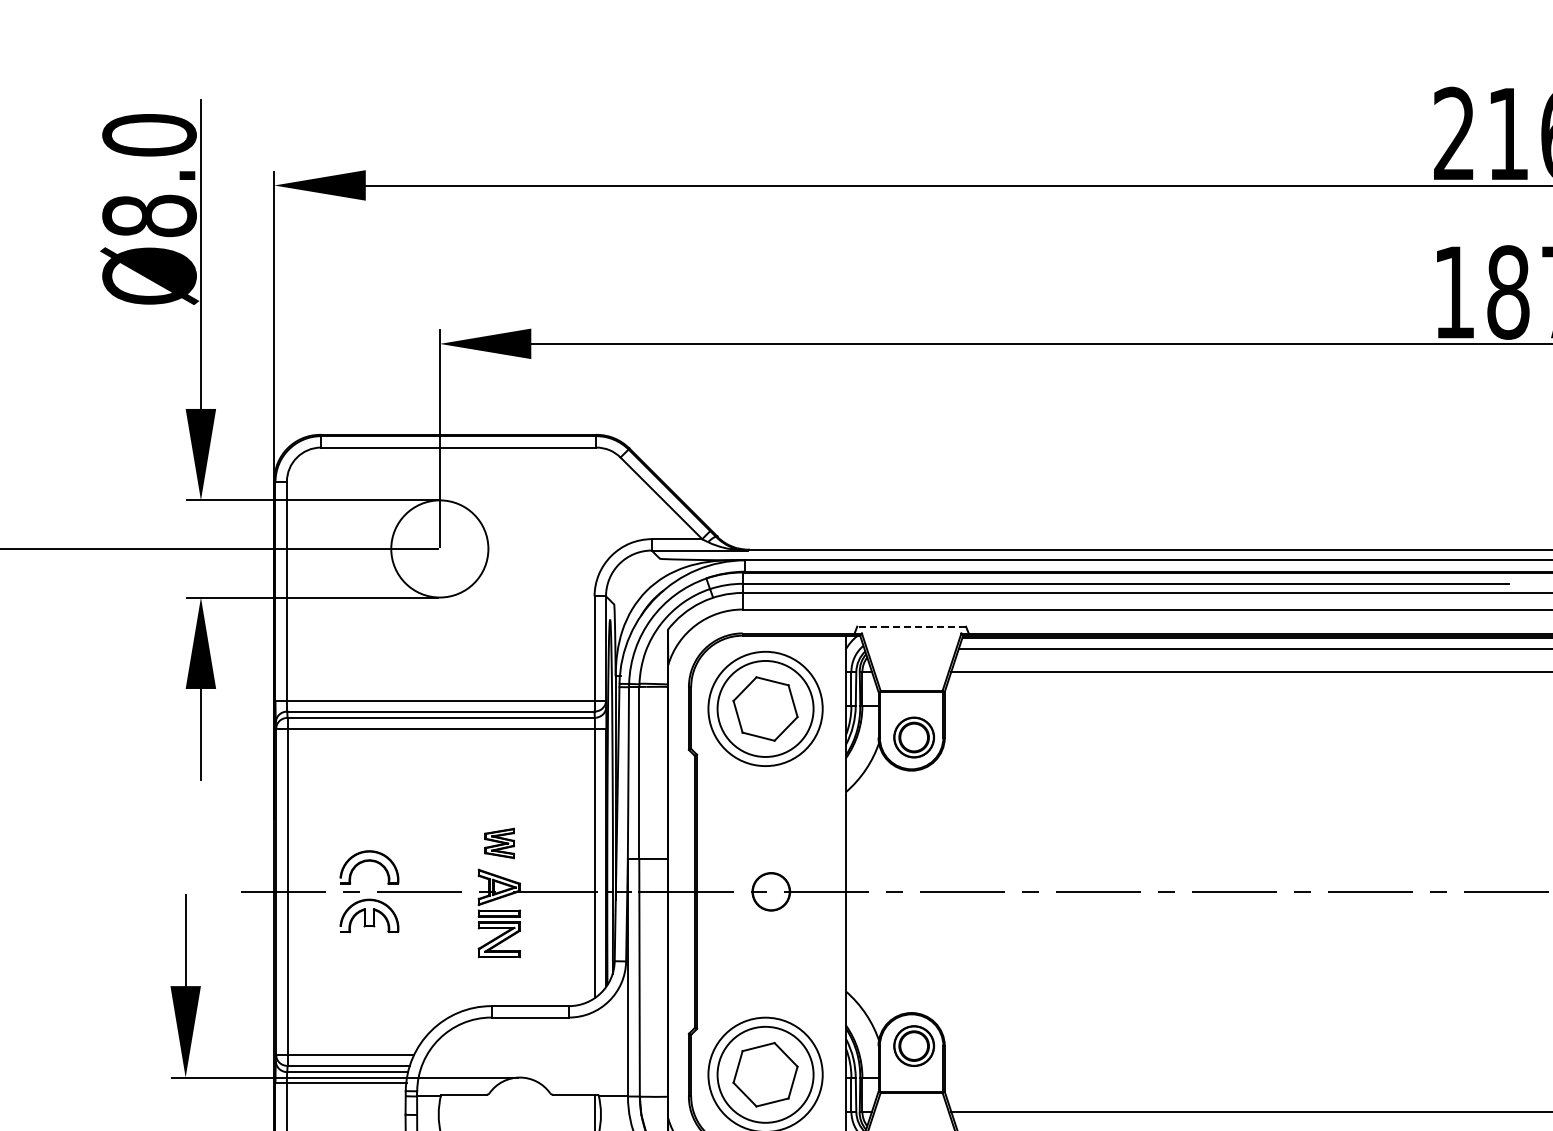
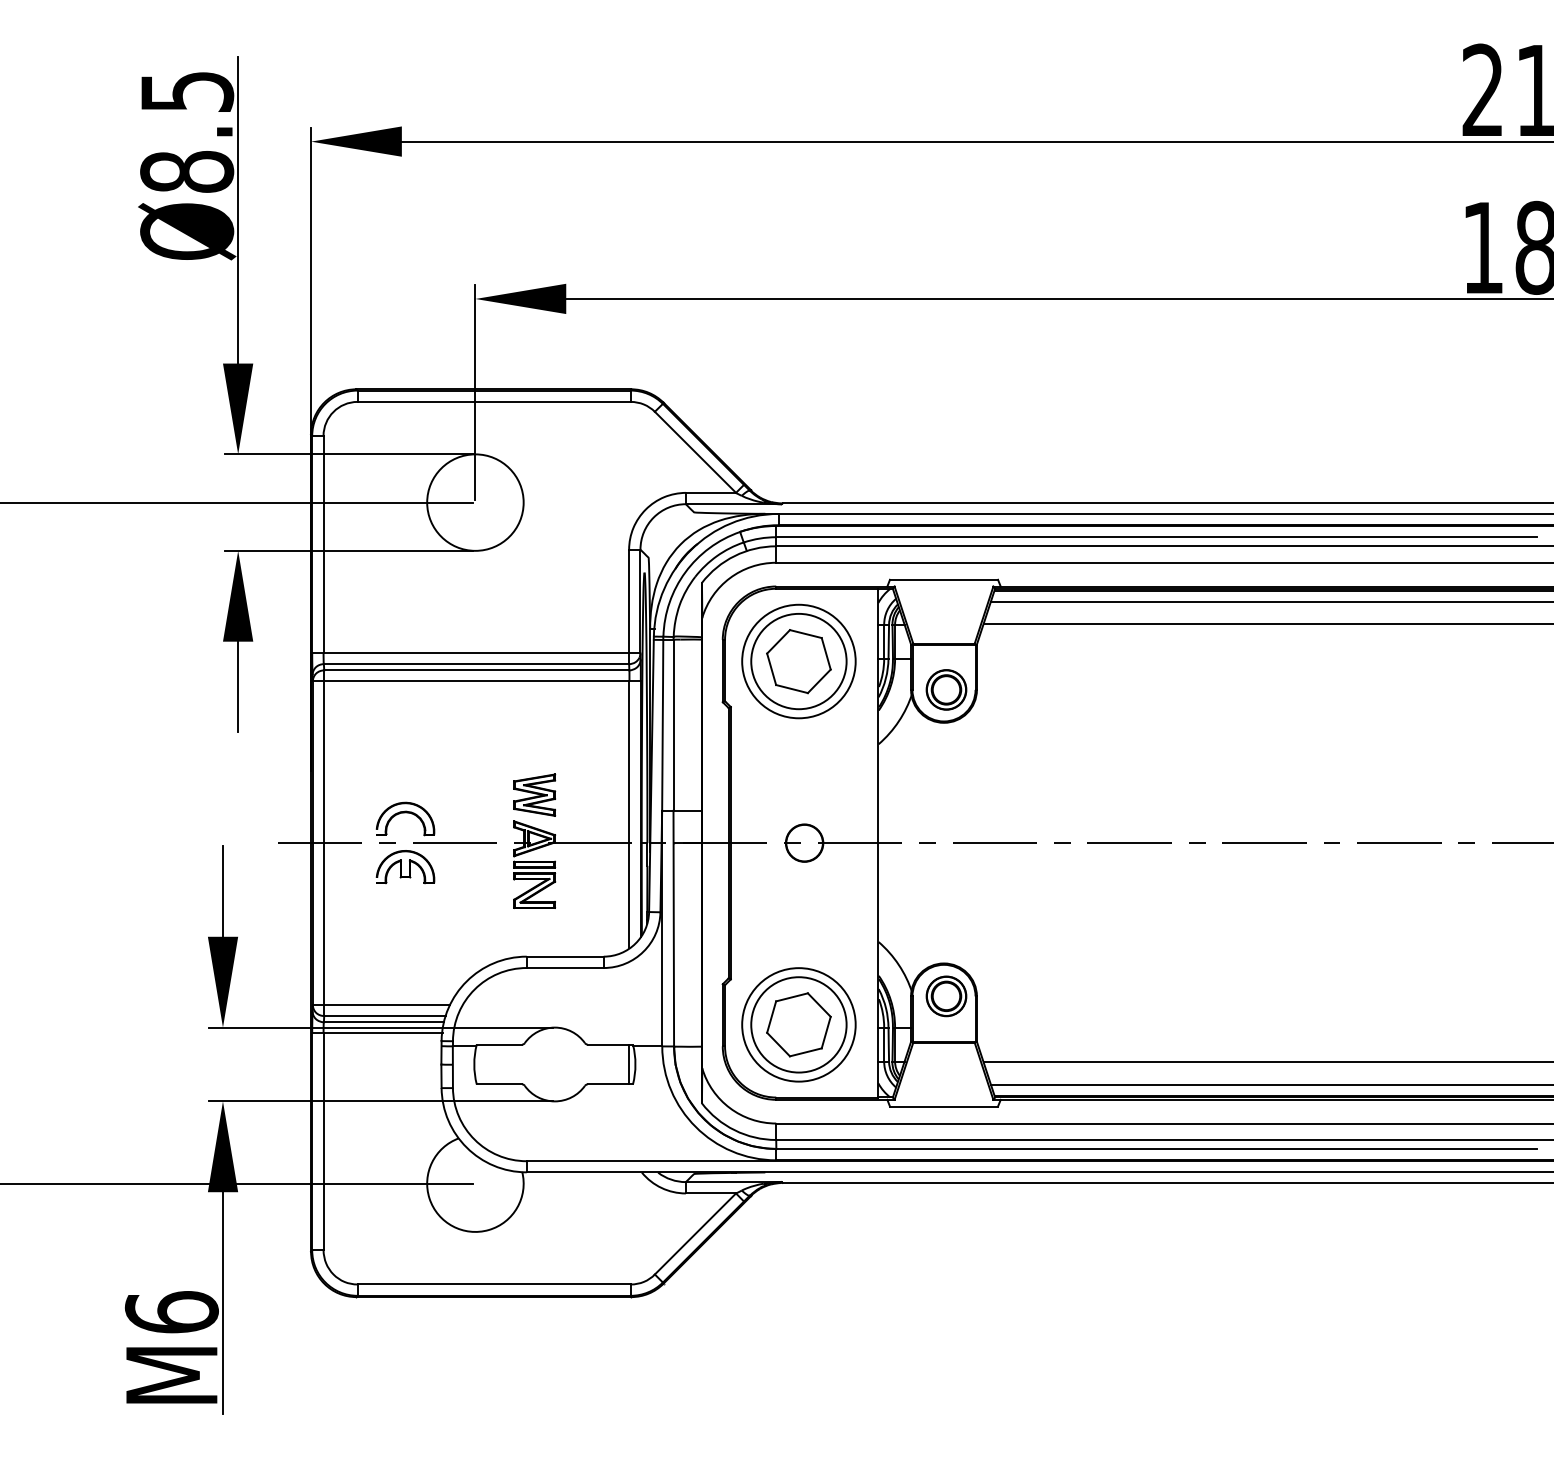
text: (149, 134) -> (187, 91), Ø8.0 -> Ø8.5
line: (911, 626) -> (943, 579), dashed -> solid
part: (499, 842) -> (534, 794), size x1.43

